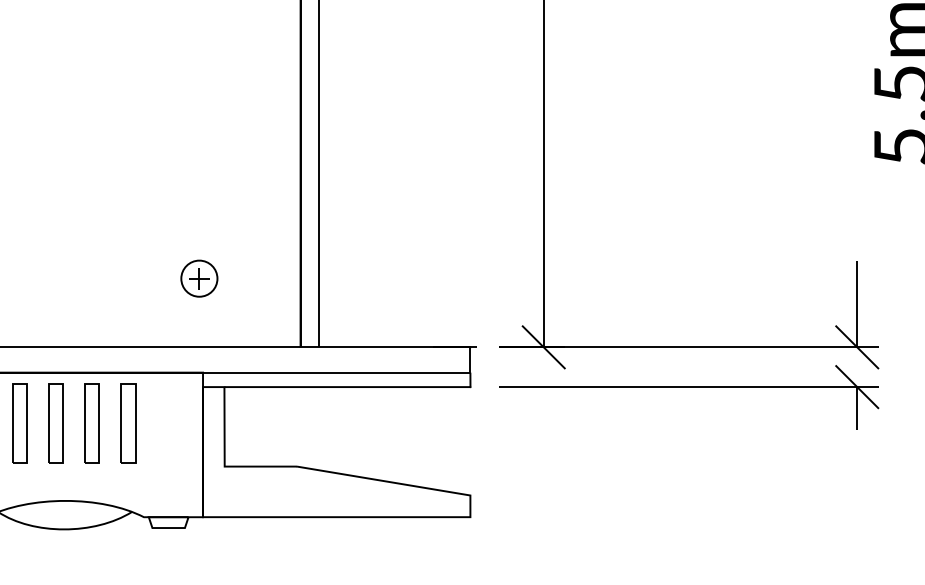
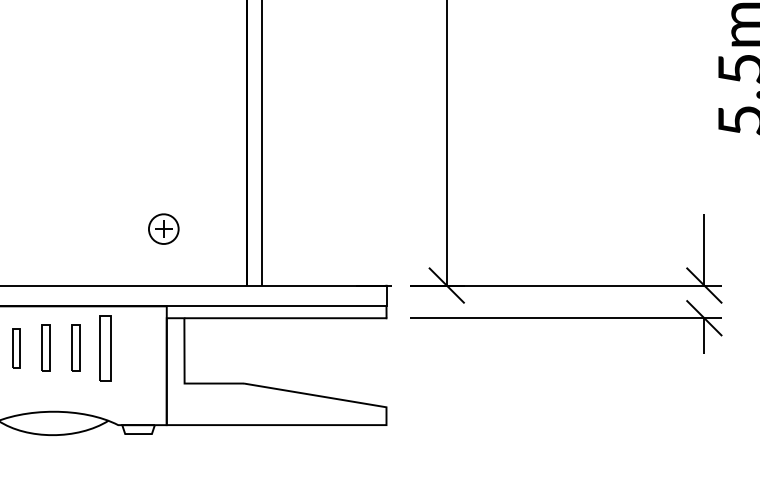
part: (18, 423) -> (15, 348), size x0.6
part: (55, 423) -> (45, 348), size x0.7
part: (91, 423) -> (75, 348), size x0.7

